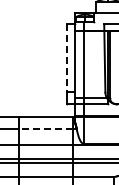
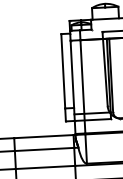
line: (66, 58) -> (63, 71), dashed -> solid
line: (45, 128) -> (44, 149), dashed -> solid

